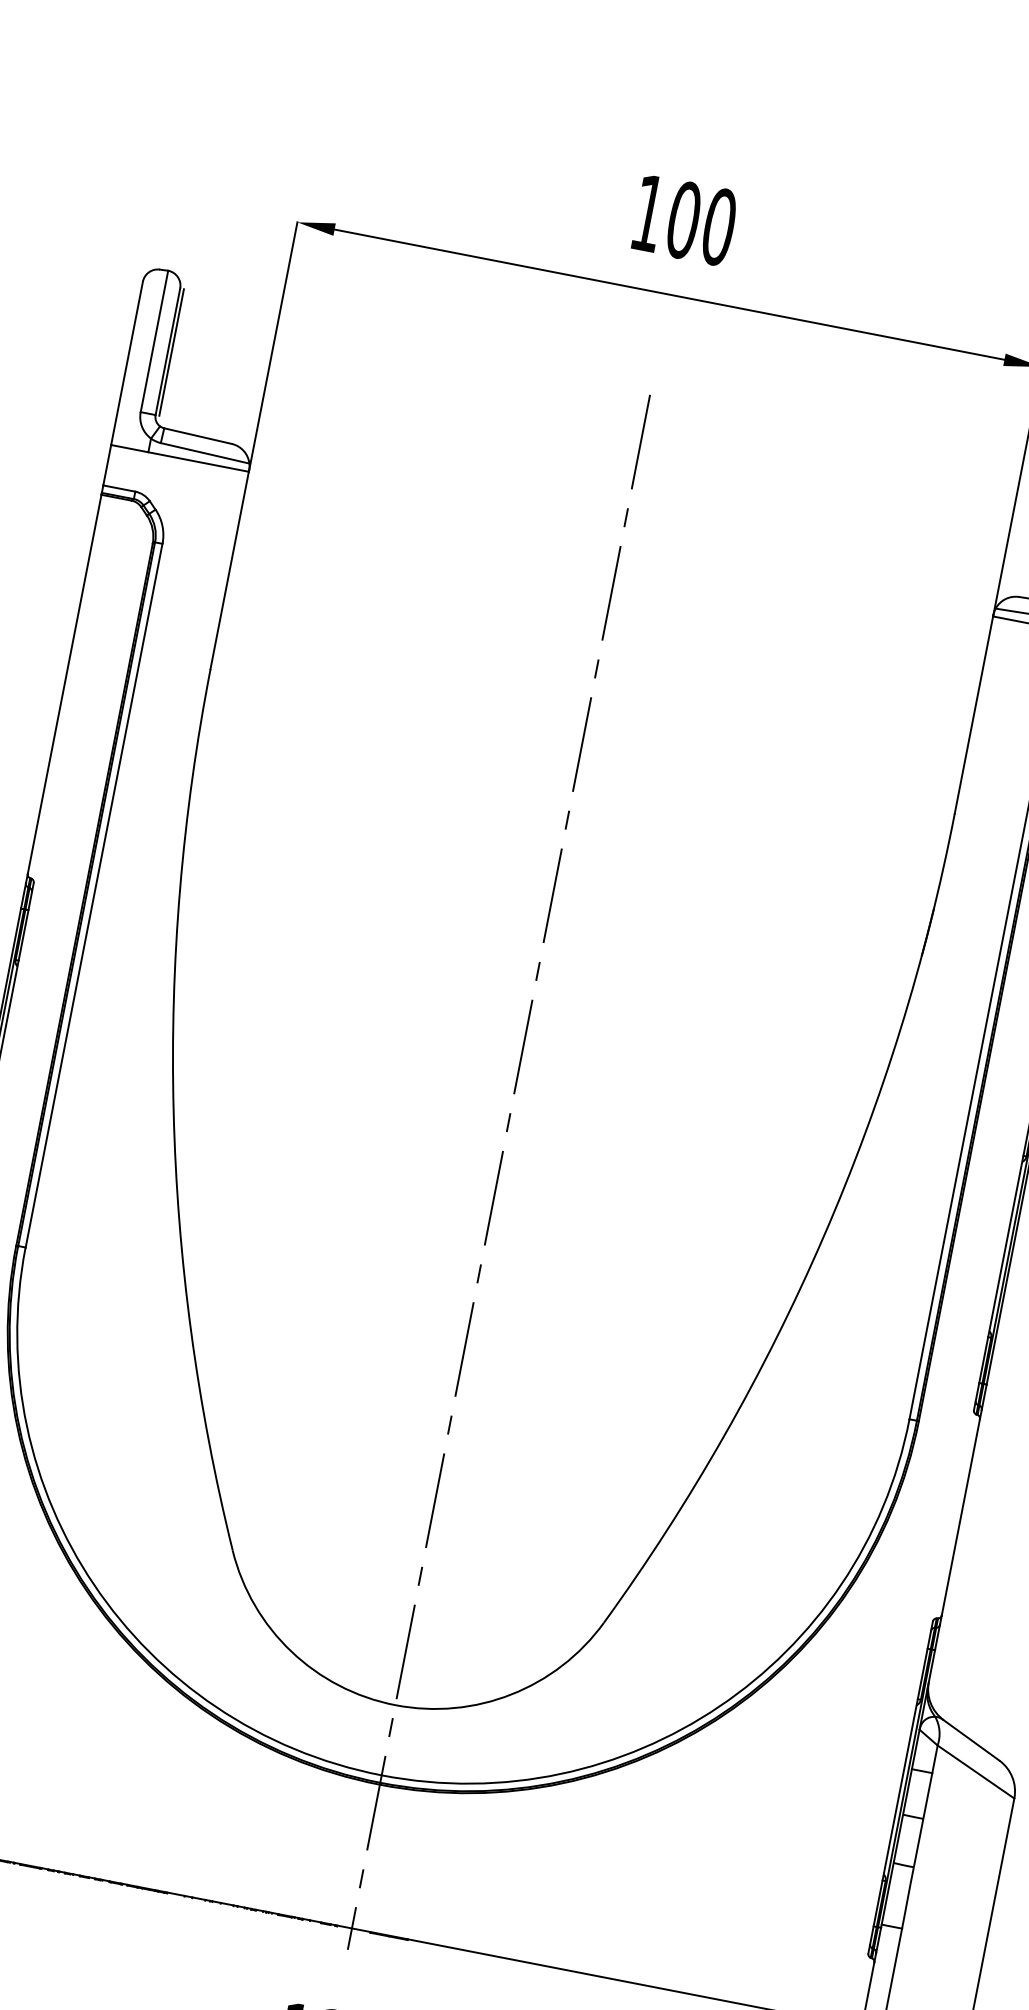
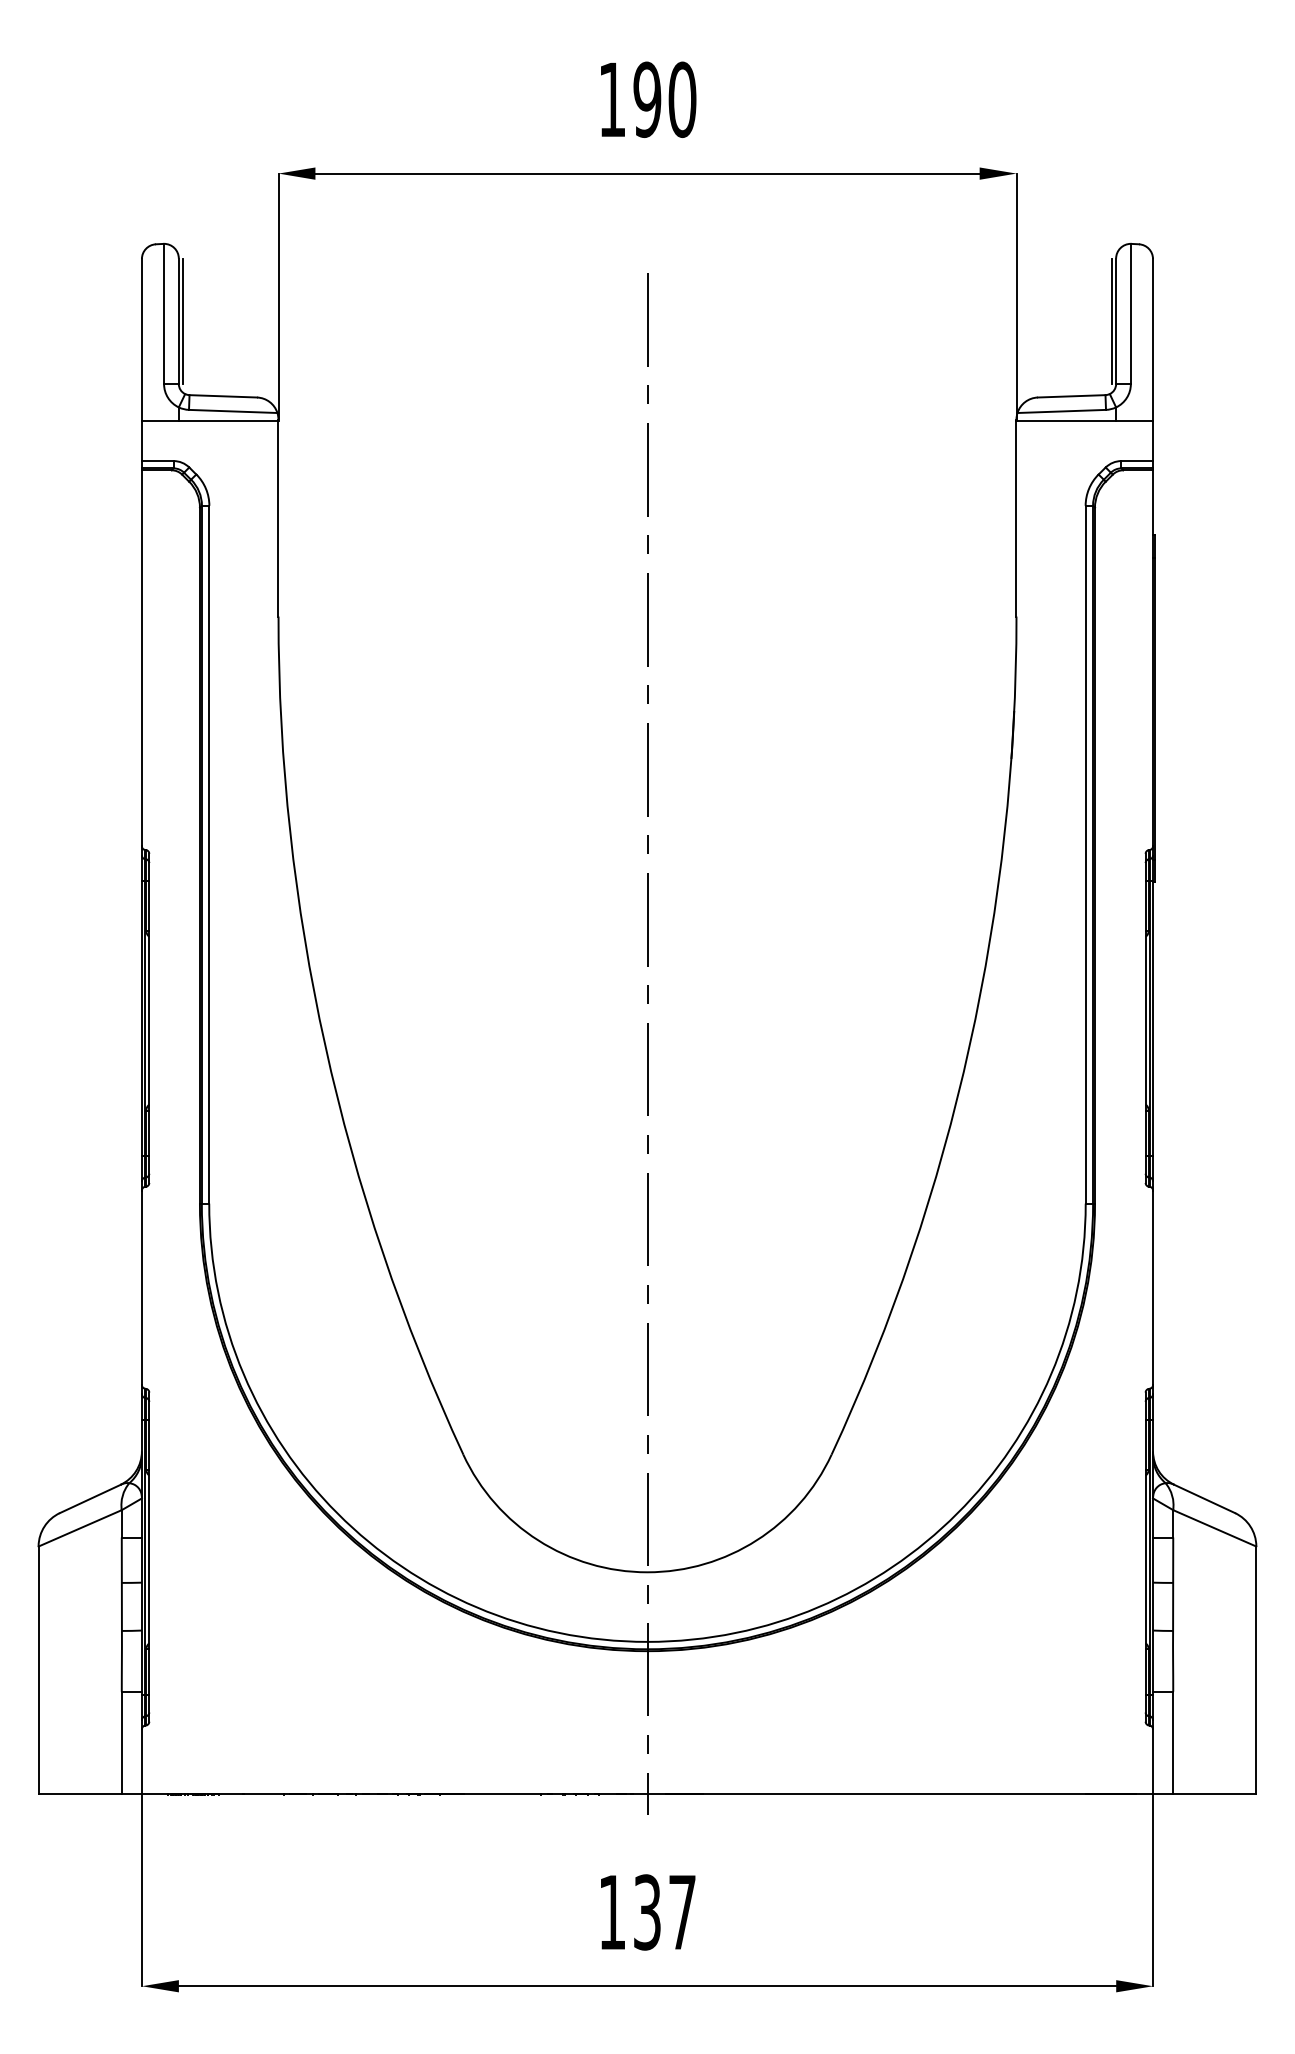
text: (684, 219) -> (647, 99), 100 -> 190

